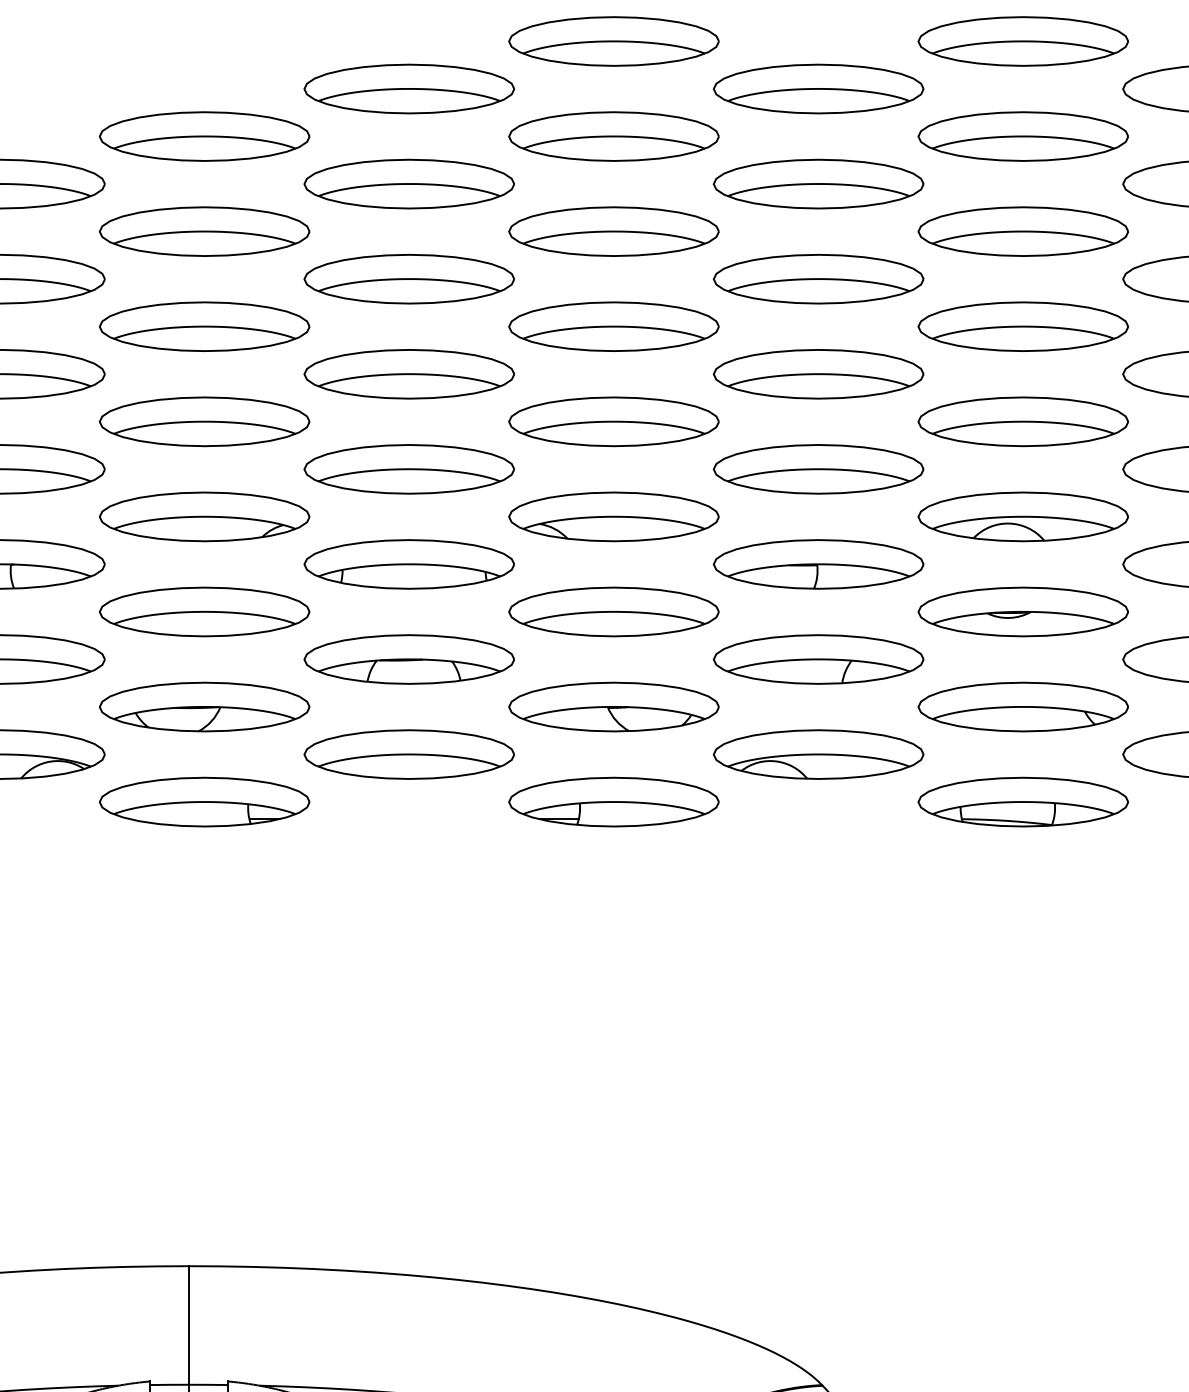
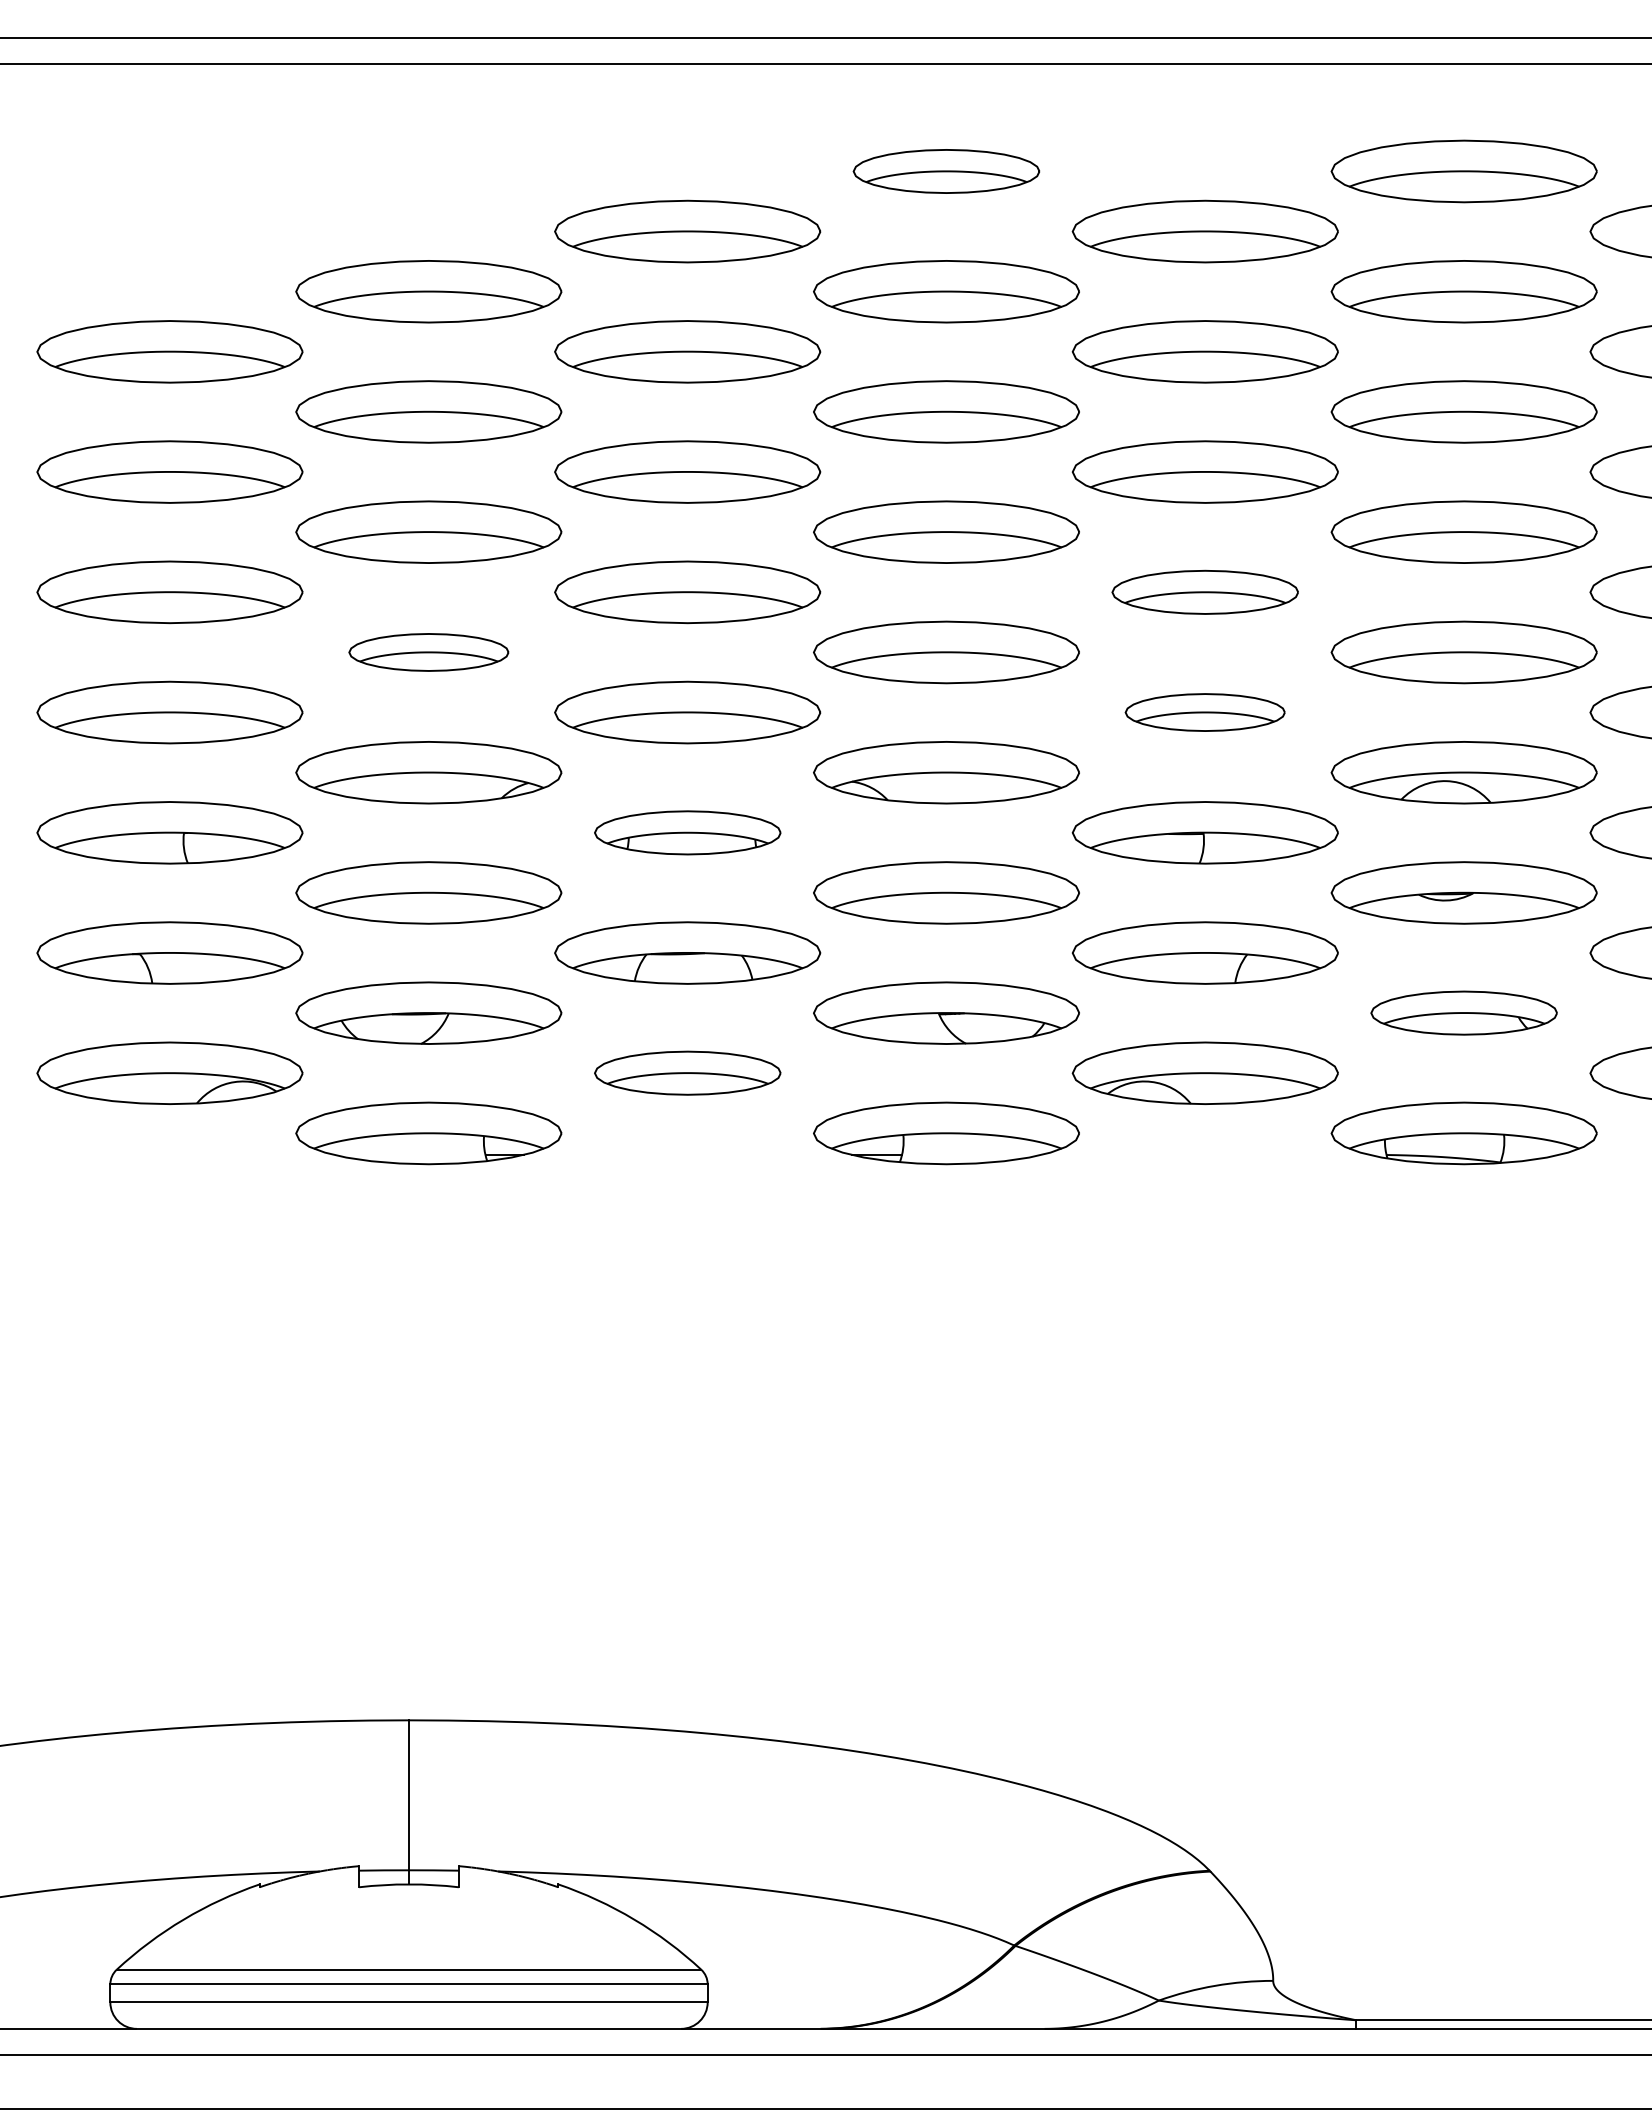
part: (613, 41) -> (946, 171), size x0.7
part: (817, 374) -> (1204, 592), size x0.7
part: (204, 421) -> (428, 652), size x0.6
part: (817, 469) -> (1204, 712), size x0.6
part: (409, 564) -> (687, 832), size x0.7
part: (1022, 706) -> (1463, 1012), size x0.7
part: (409, 753) -> (687, 1072), size x0.7

